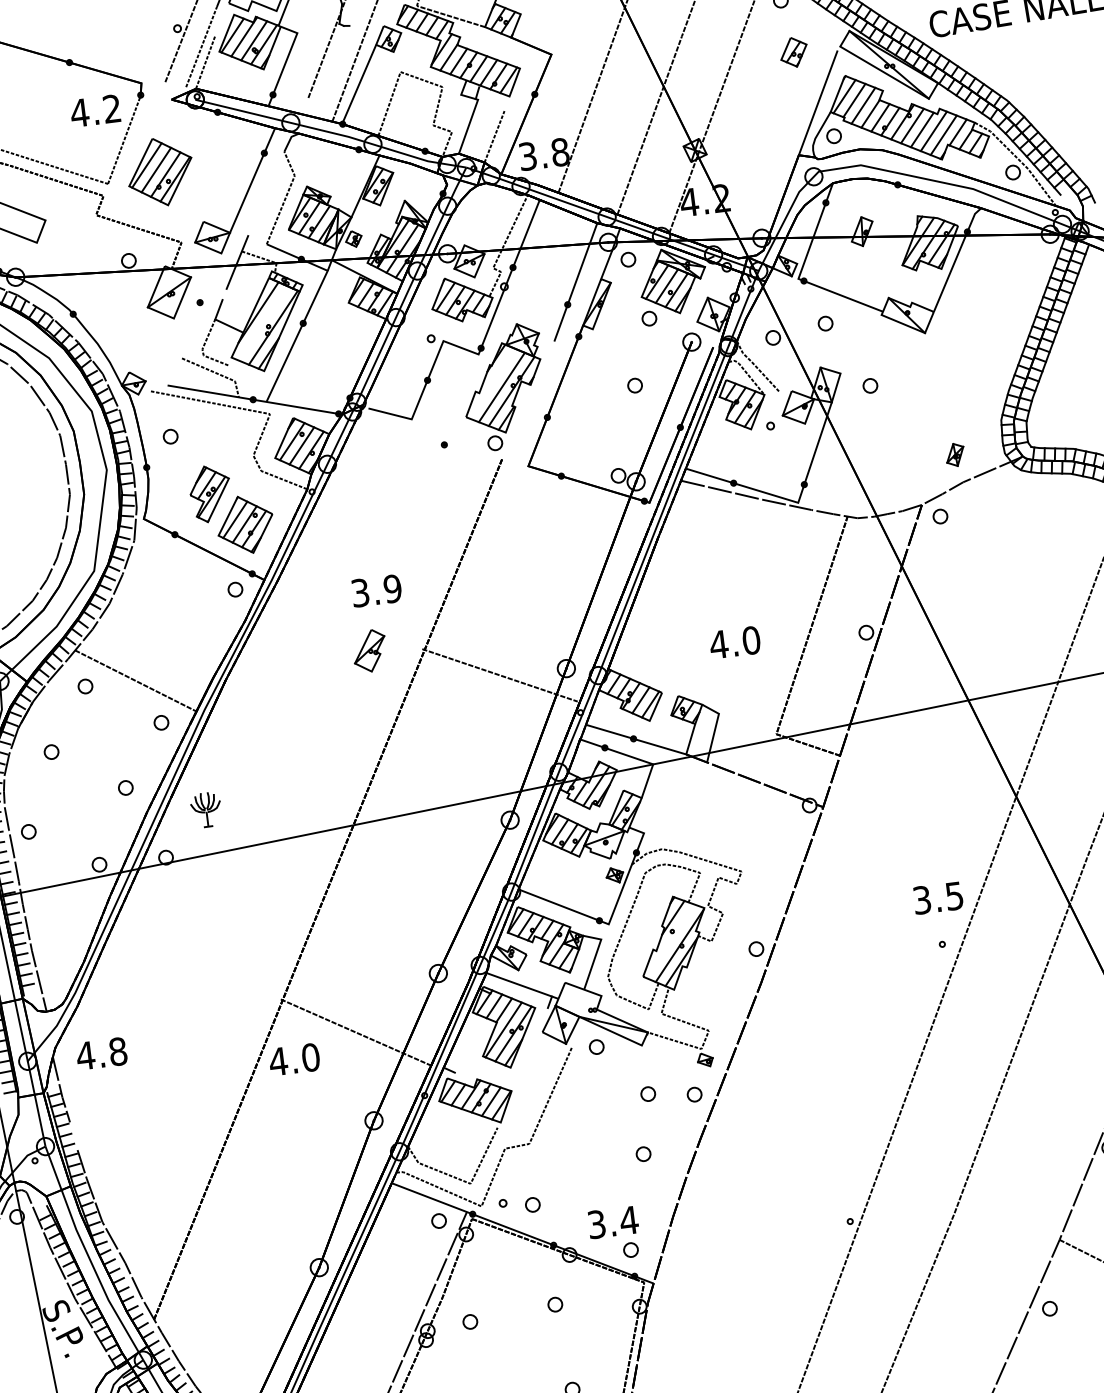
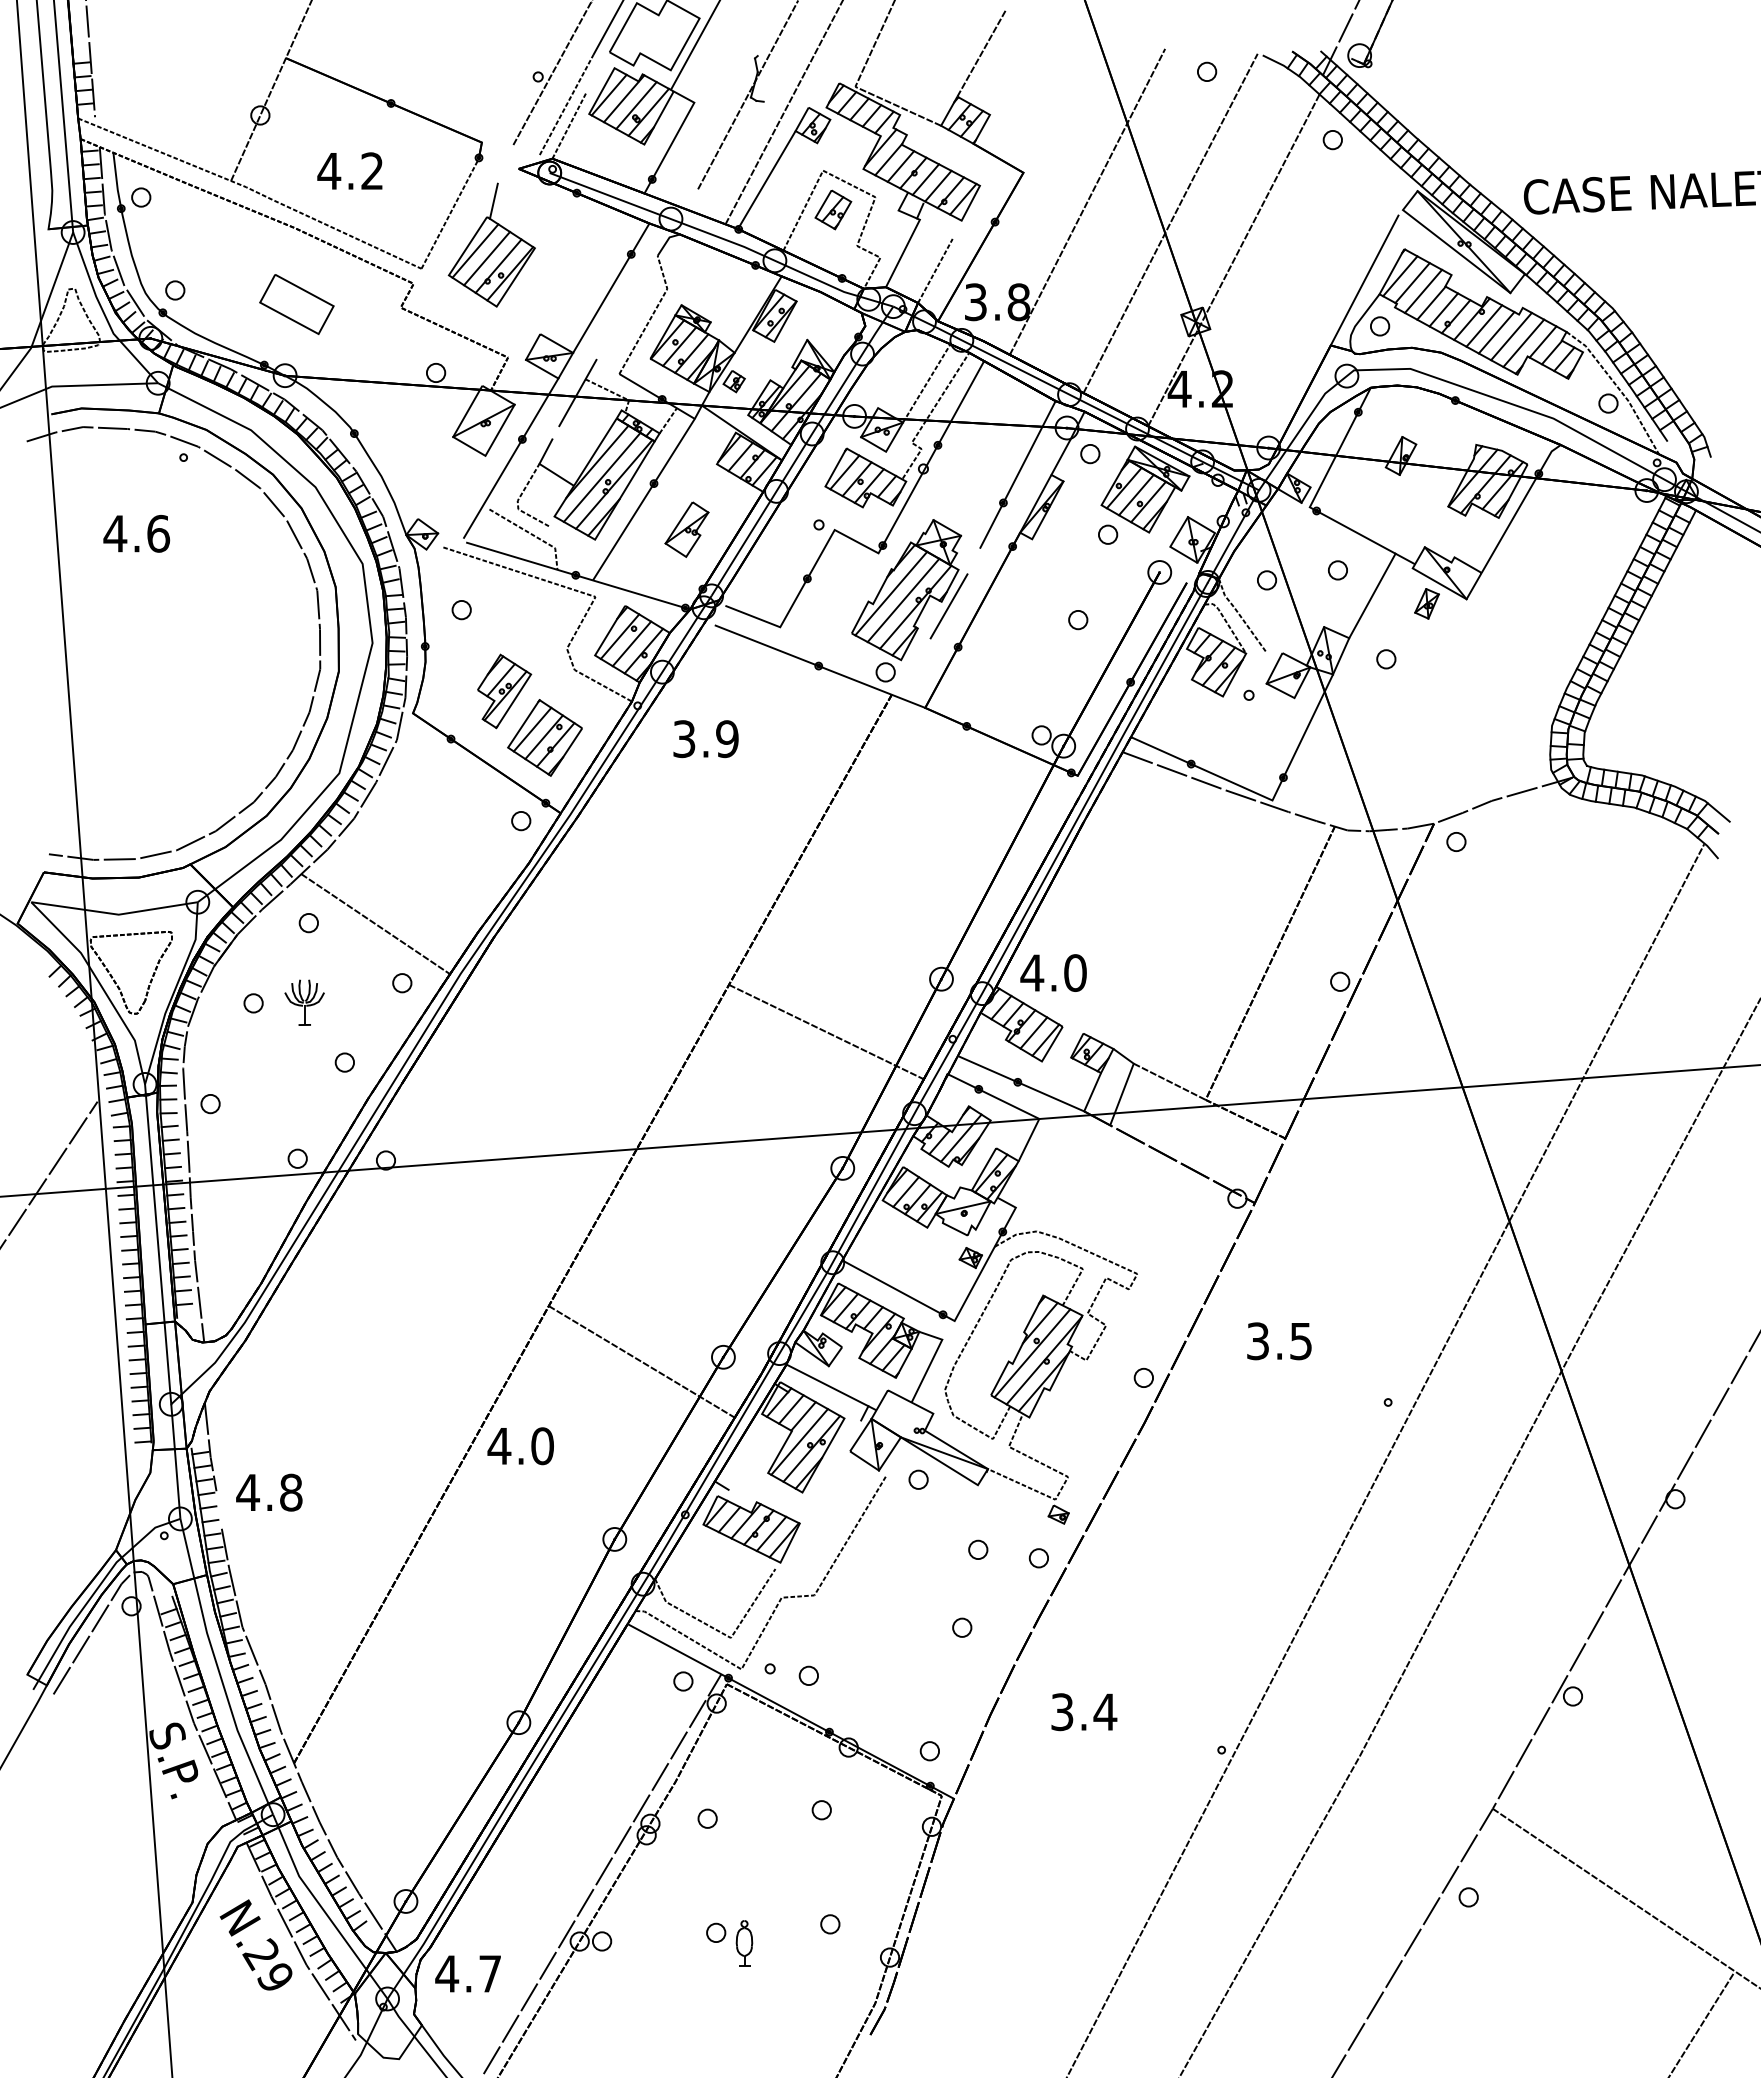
part: (794, 52) -> (833, 209), moved
text: (94, 110) -> (349, 170), moved
line: (155, 125) -> (493, 200), added
line: (498, 222) -> (926, 383), added
line: (307, 274) -> (667, 420), added
line: (193, 317) -> (511, 457), added
line: (263, 323) -> (601, 476), added
line: (853, 339) -> (1372, 595), added
line: (492, 383) -> (891, 593), added
line: (536, 387) -> (948, 606), added
line: (445, 445) -> (820, 666), added
part: (954, 454) -> (1426, 603), moved
text: (376, 591) -> (705, 739), moved
text: (734, 642) -> (1053, 972), moved
part: (369, 650) -> (686, 529), moved
line: (500, 674) -> (826, 1031), moved
line: (747, 723) -> (1169, 1081), added
part: (206, 809) -> (304, 1002), moved
text: (938, 898) -> (1279, 1341), moved
line: (670, 941) -> (1032, 1353), added
line: (355, 1032) -> (641, 1361), moved
text: (101, 1053) -> (269, 1492), moved
text: (613, 1222) -> (1084, 1712), moved

